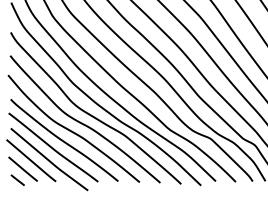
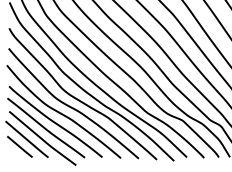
line: (18, 180) -> (15, 156), removed

